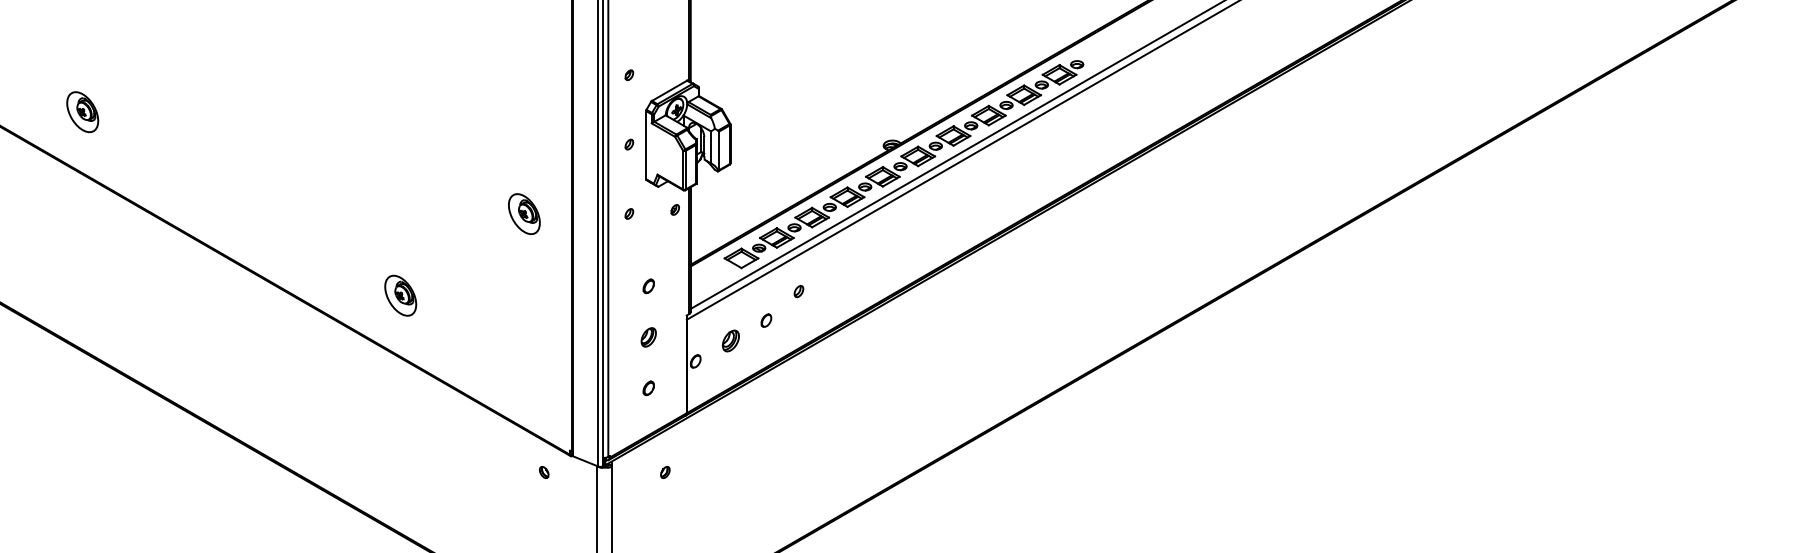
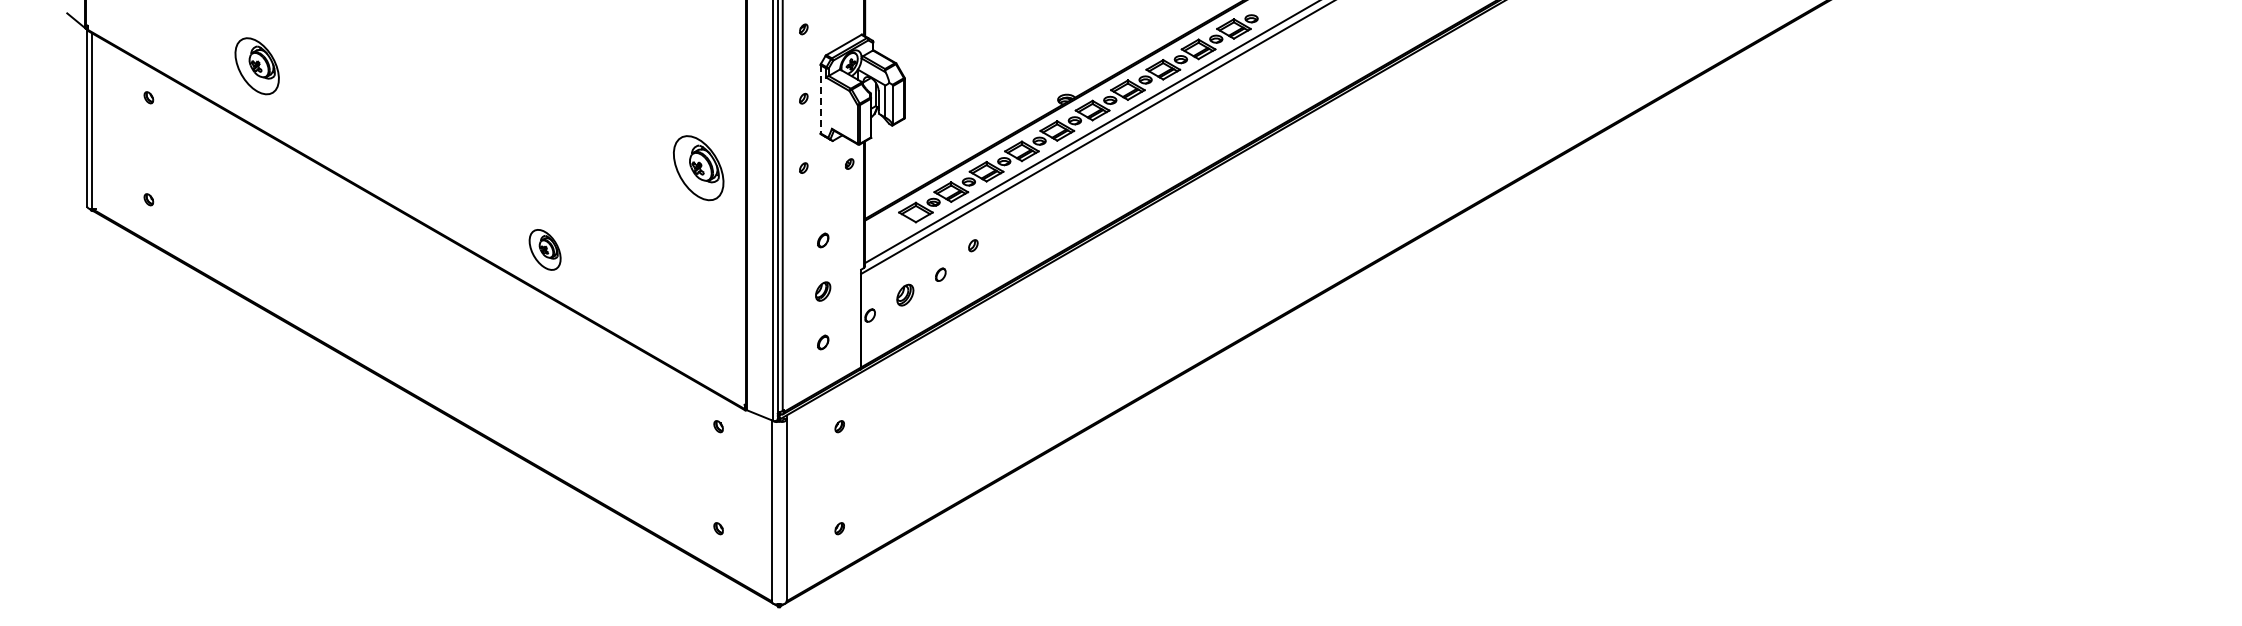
part: (82, 112) -> (256, 66), size x1.4
line: (646, 145) -> (820, 99), solid -> dashed
part: (524, 214) -> (698, 168), size x1.6
part: (400, 295) -> (544, 249), moved

